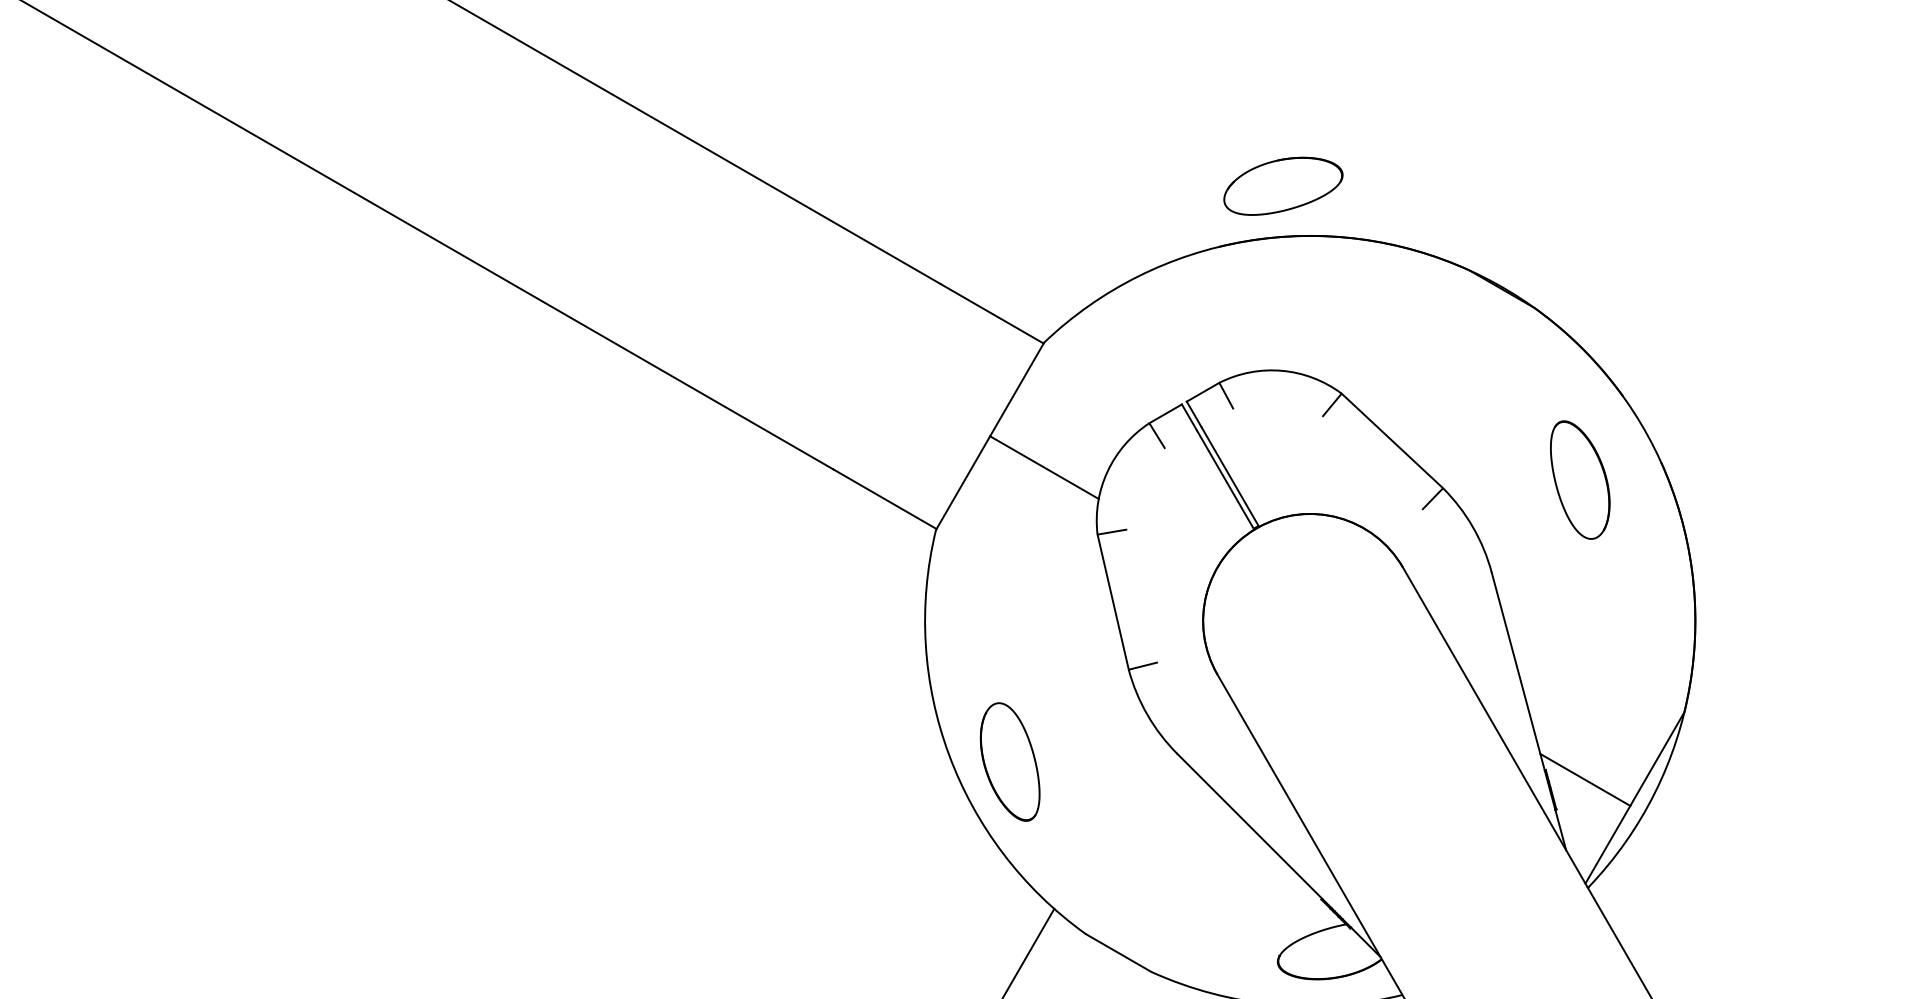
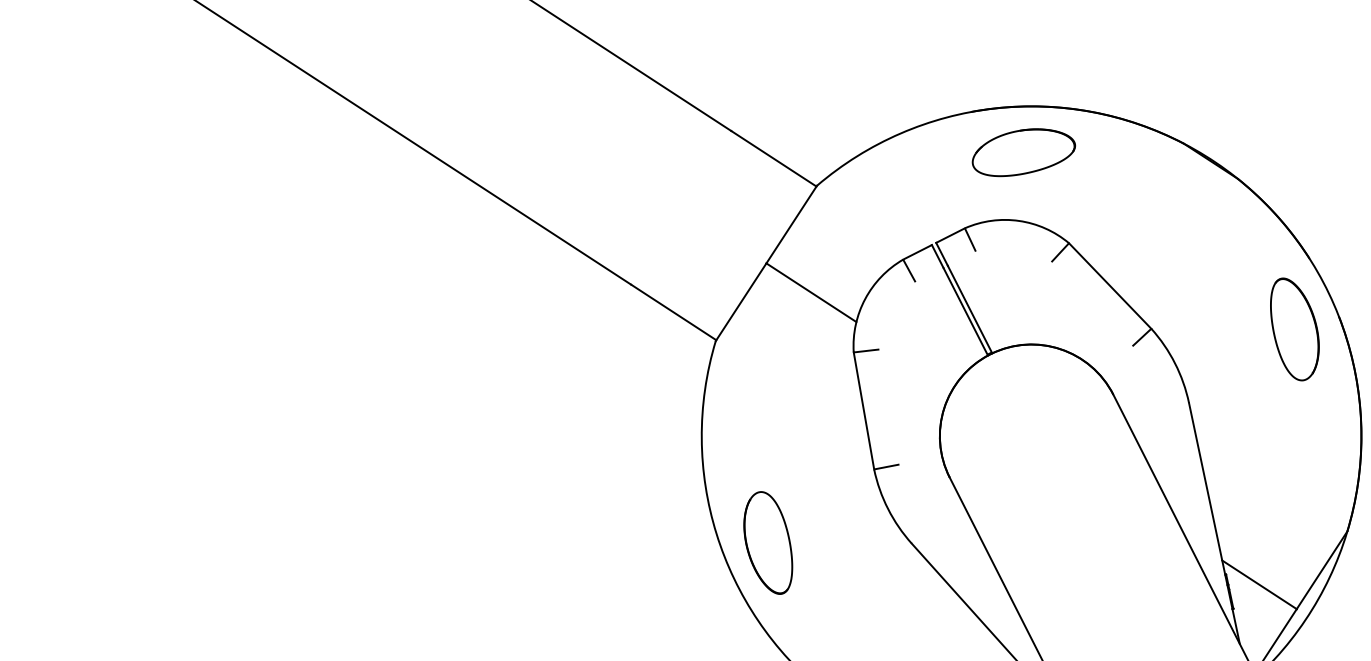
part: (1283, 185) -> (1024, 152), moved
part: (1580, 479) -> (1294, 329), moved

